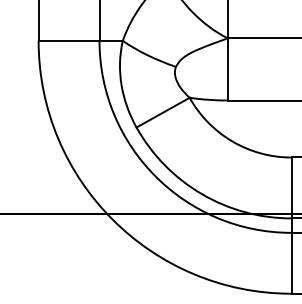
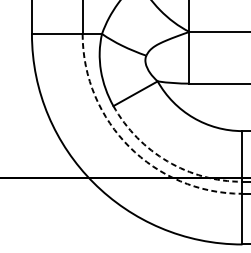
arc: (155, 176) -> (129, 146), solid -> dashed
arc: (201, 194) -> (167, 161), solid -> dashed

